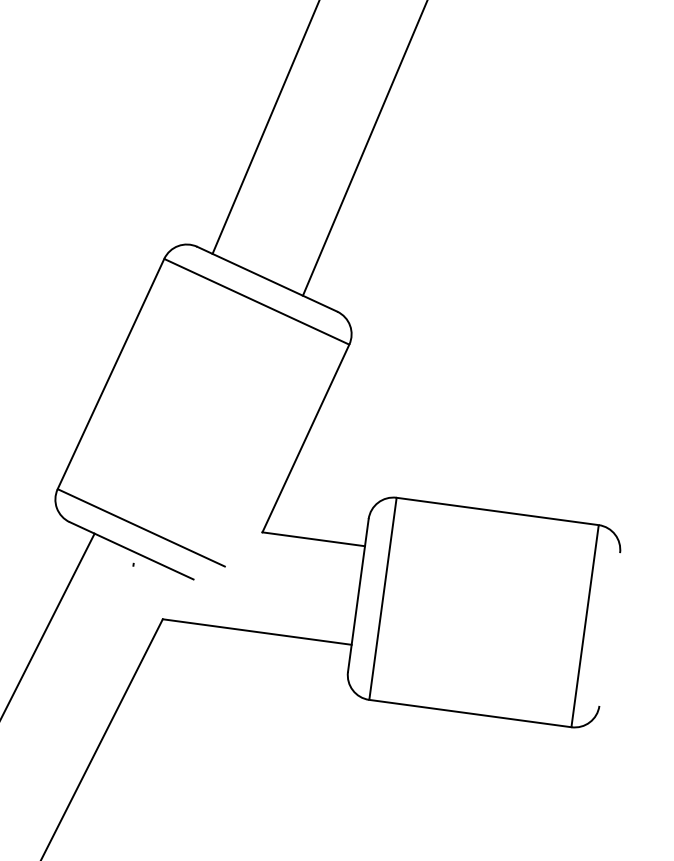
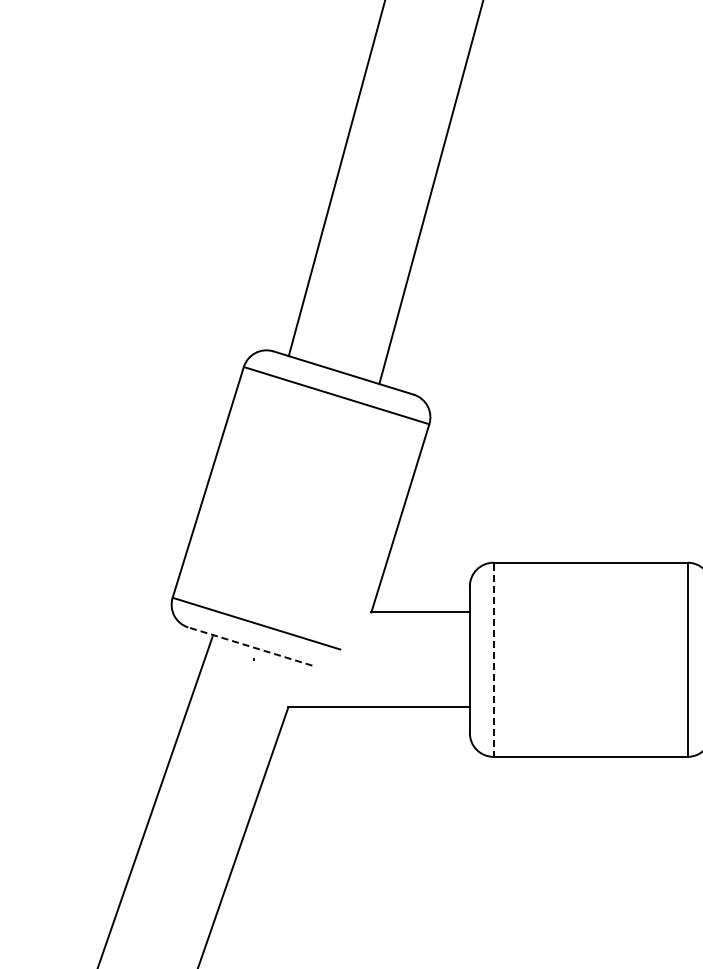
line: (131, 550) -> (250, 646), solid -> dashed
line: (382, 598) -> (493, 659), solid -> dashed

